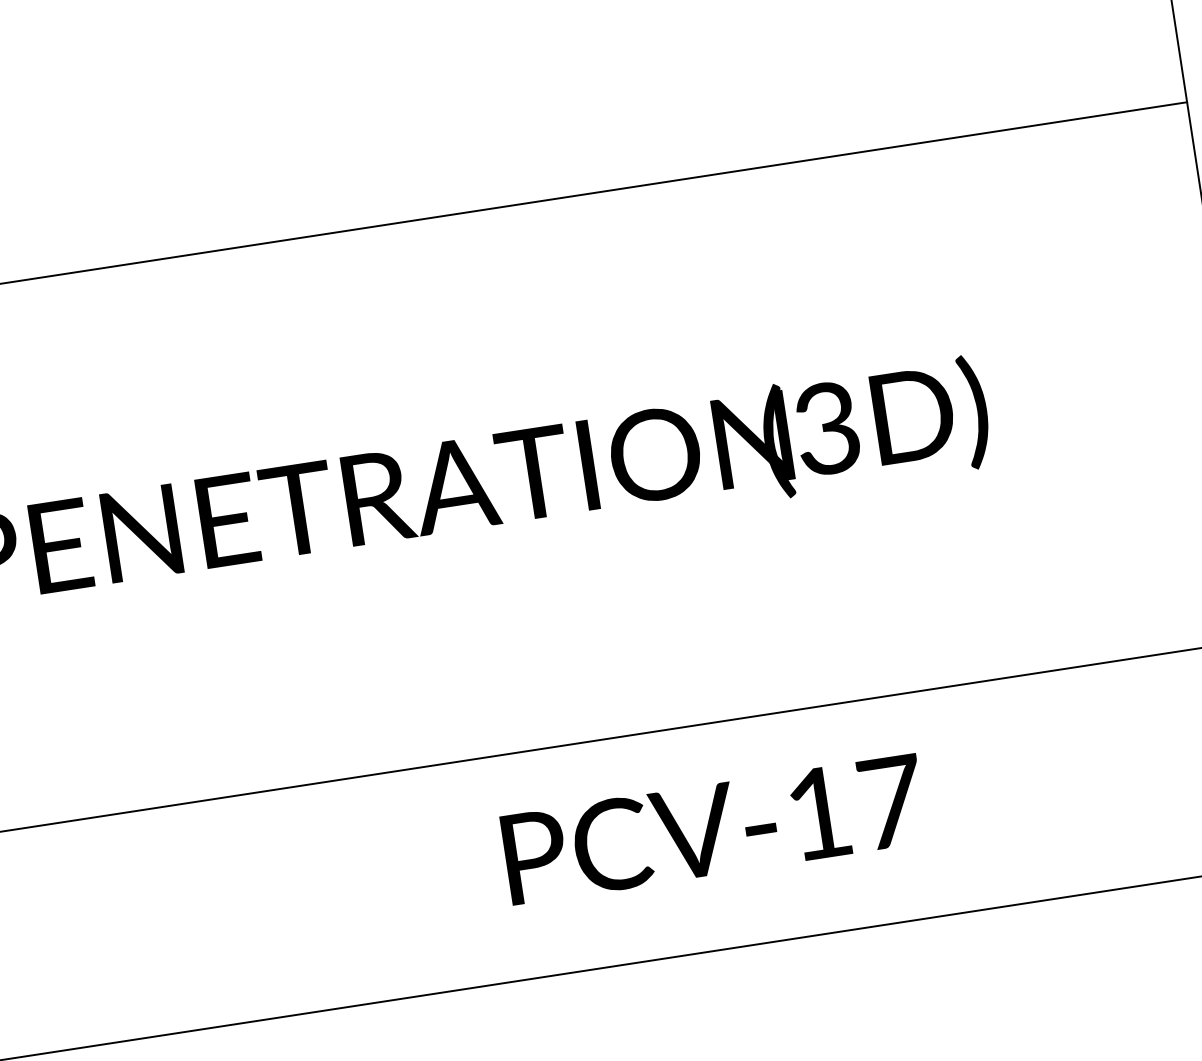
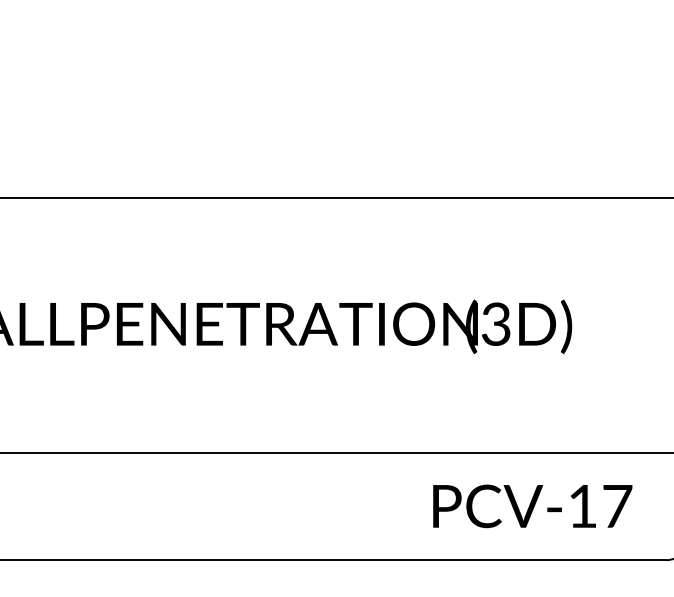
text: (713, 829) -> (532, 506), moved

